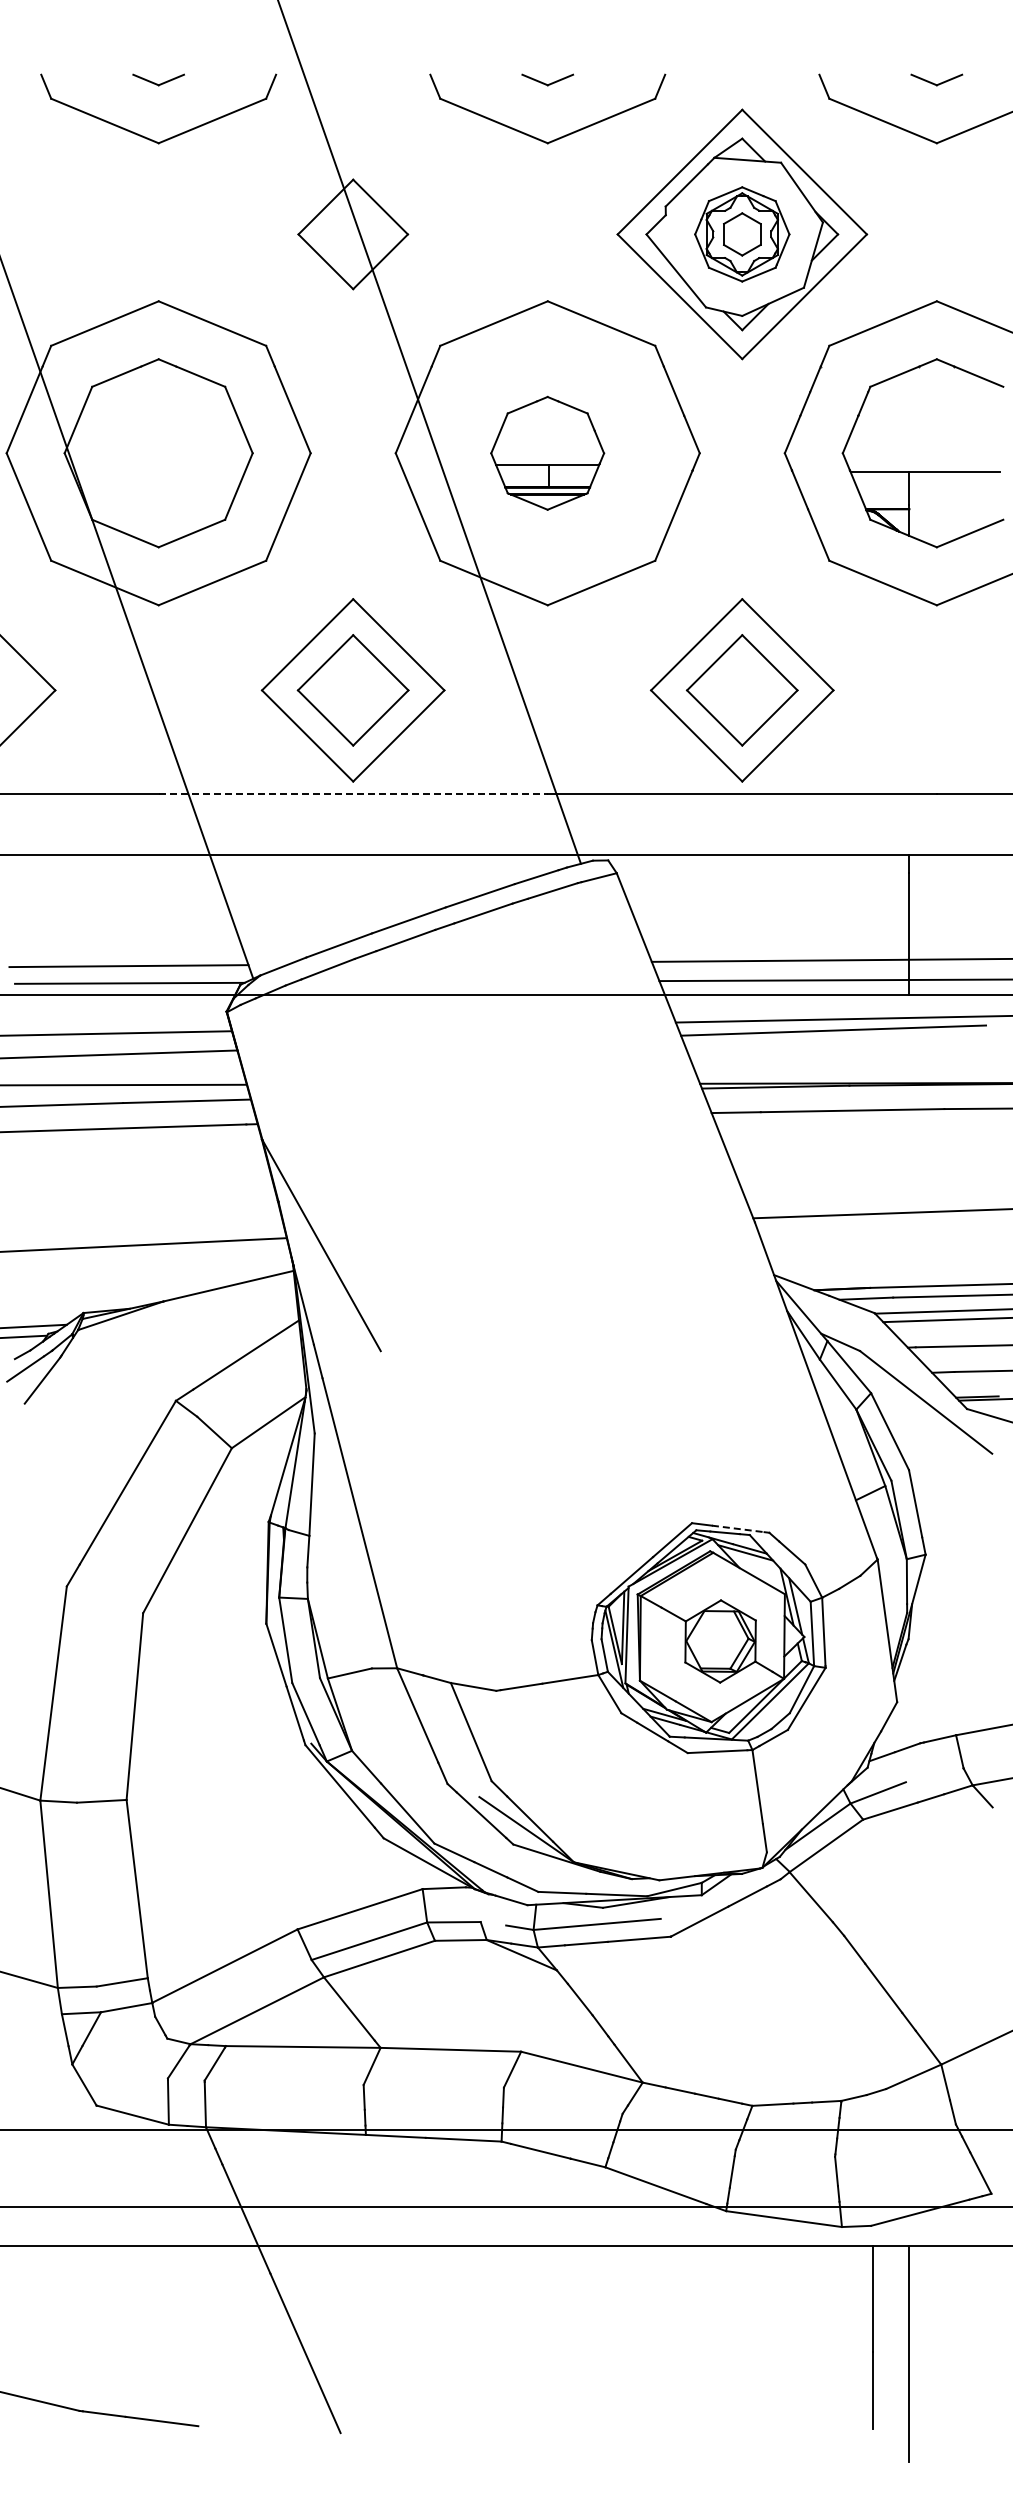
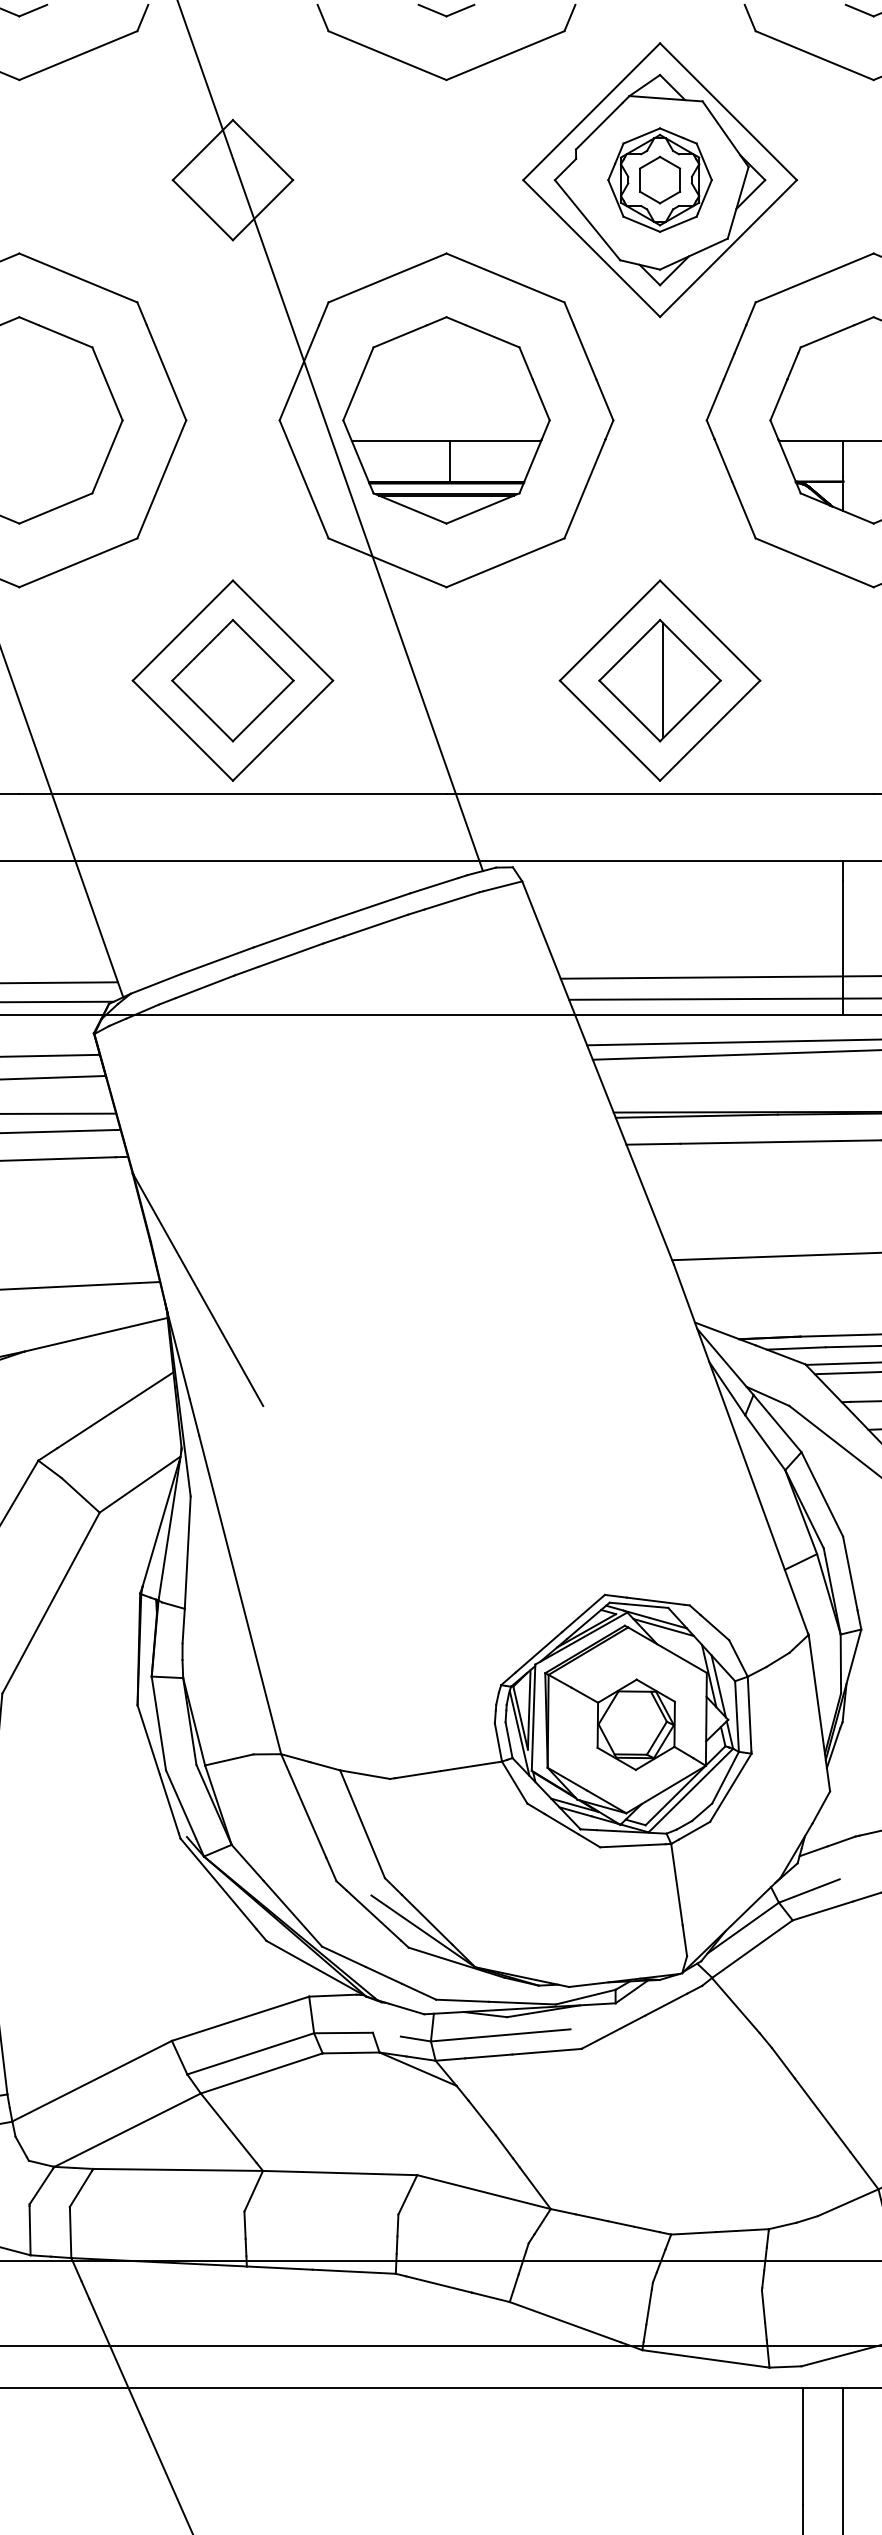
part: (547, 453) -> (446, 420), size x1.67
line: (745, 689) -> (663, 679), added
line: (353, 793) -> (233, 793), dashed -> solid
line: (738, 1528) -> (655, 1600), dashed -> solid

